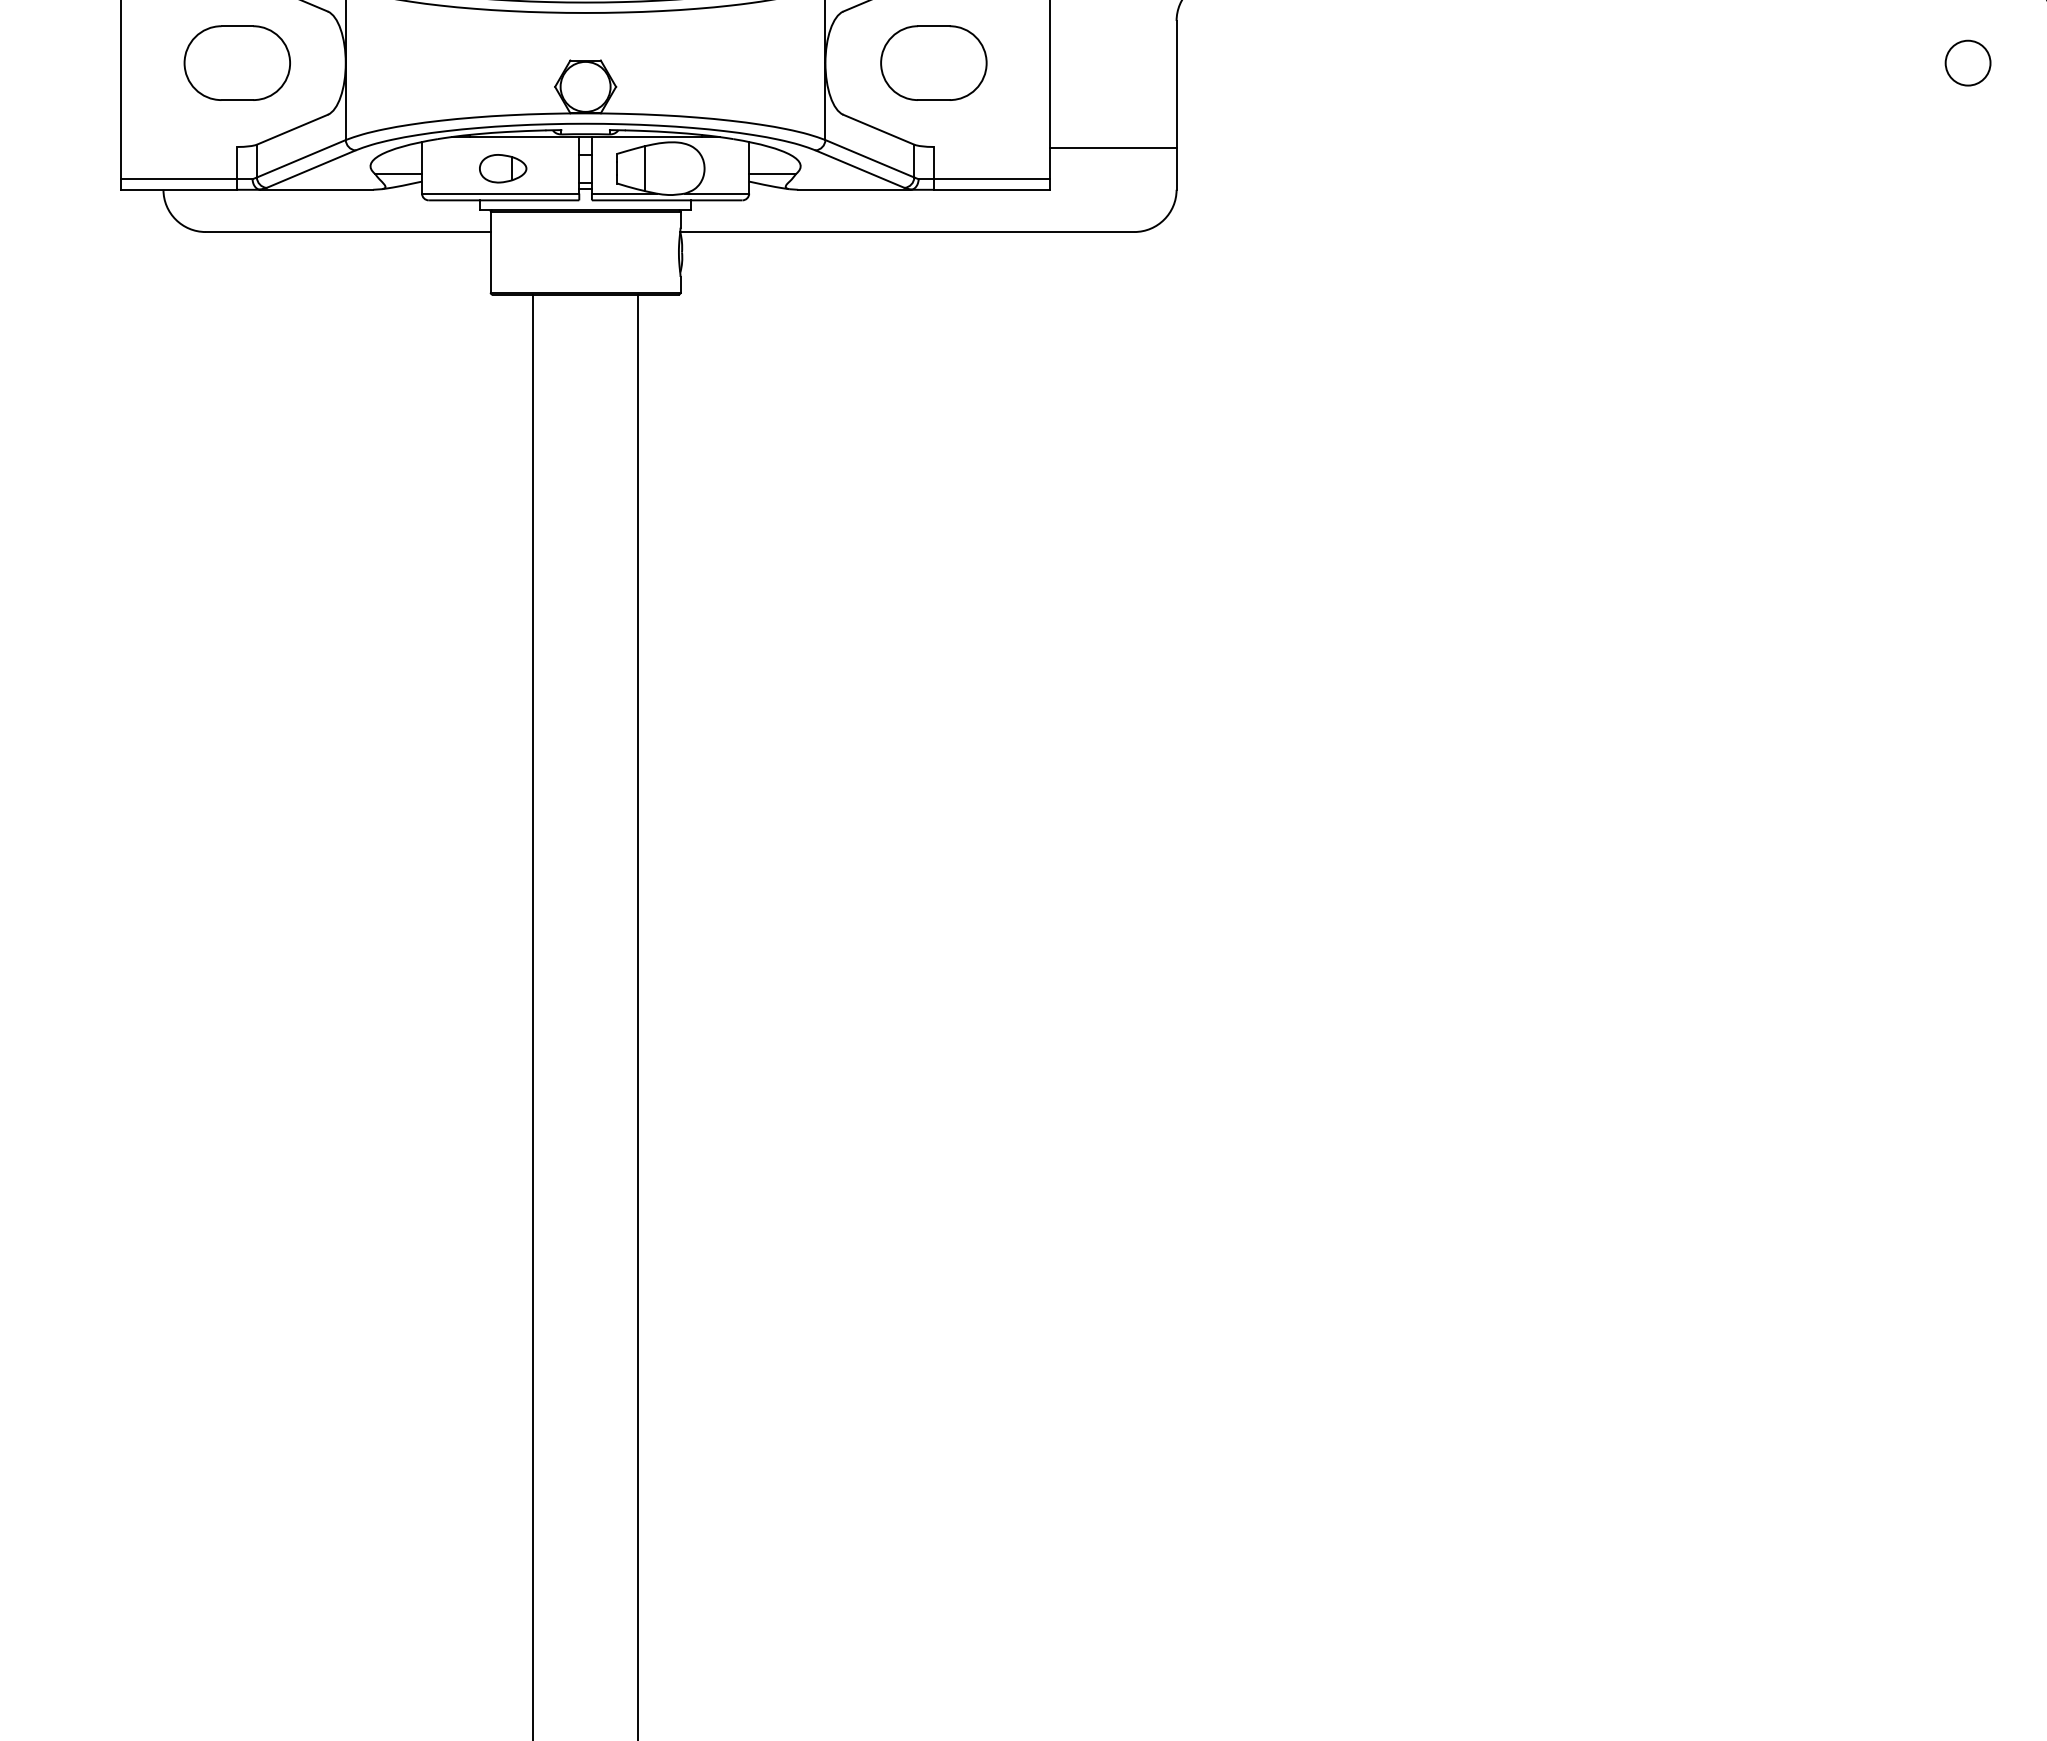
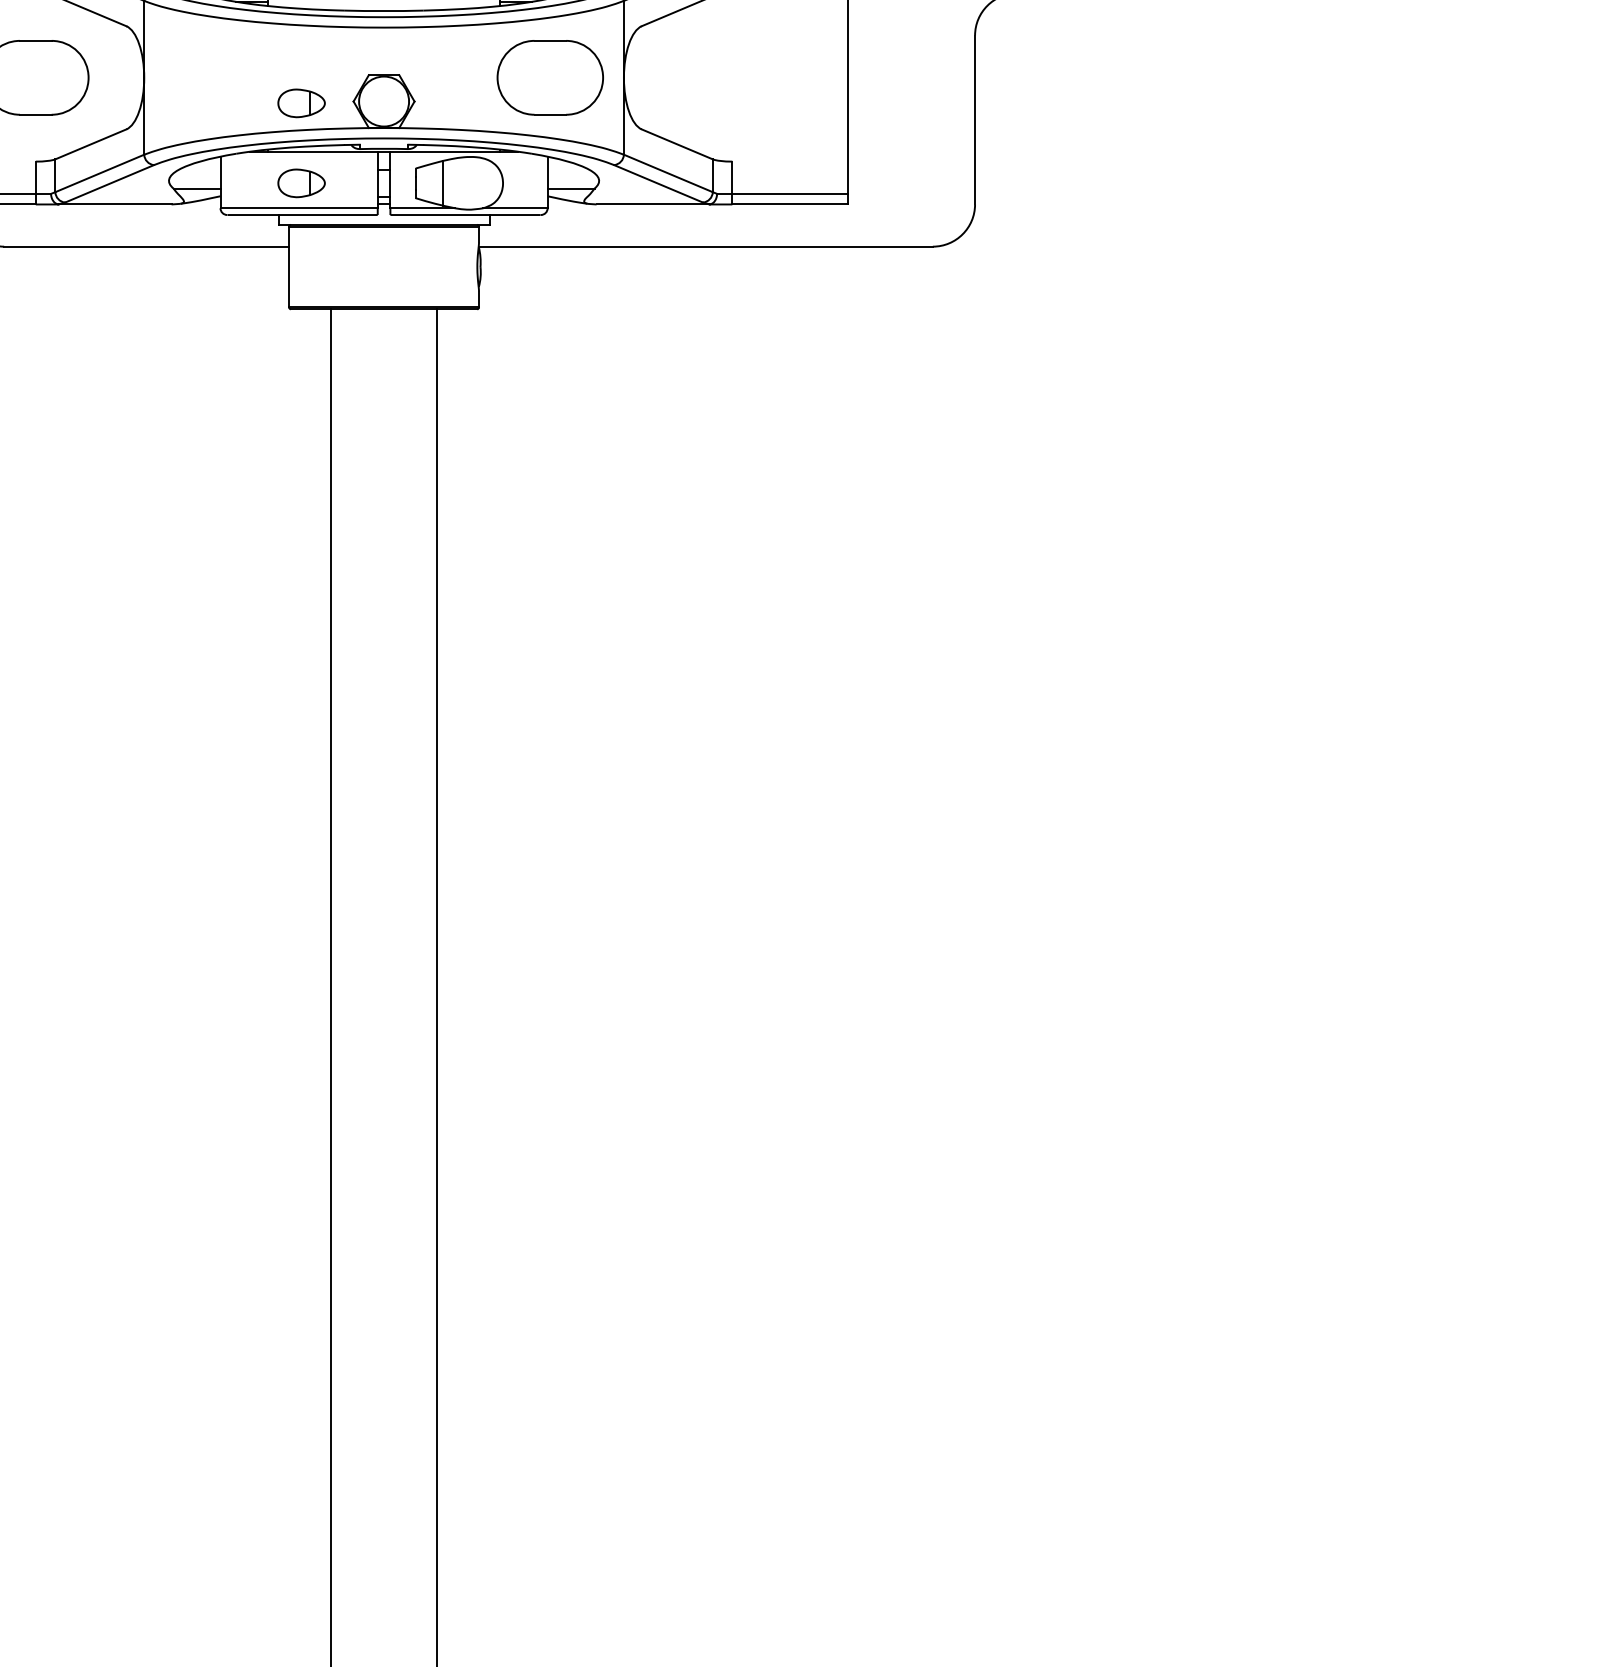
part: (933, 62) -> (549, 77), moved
part: (503, 88) -> (301, 103), added
line: (1112, 147) -> (910, 162), removed

